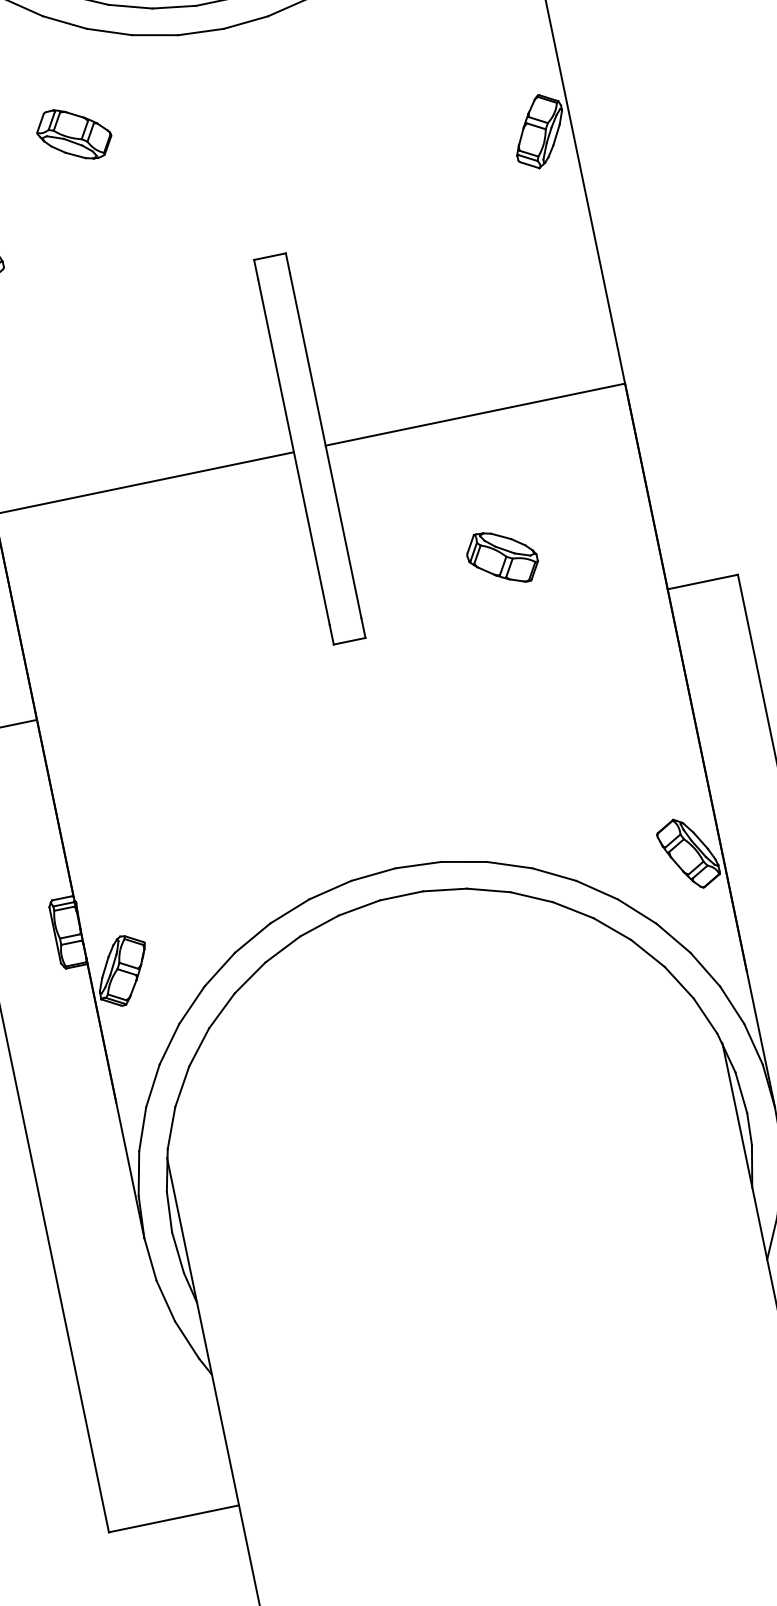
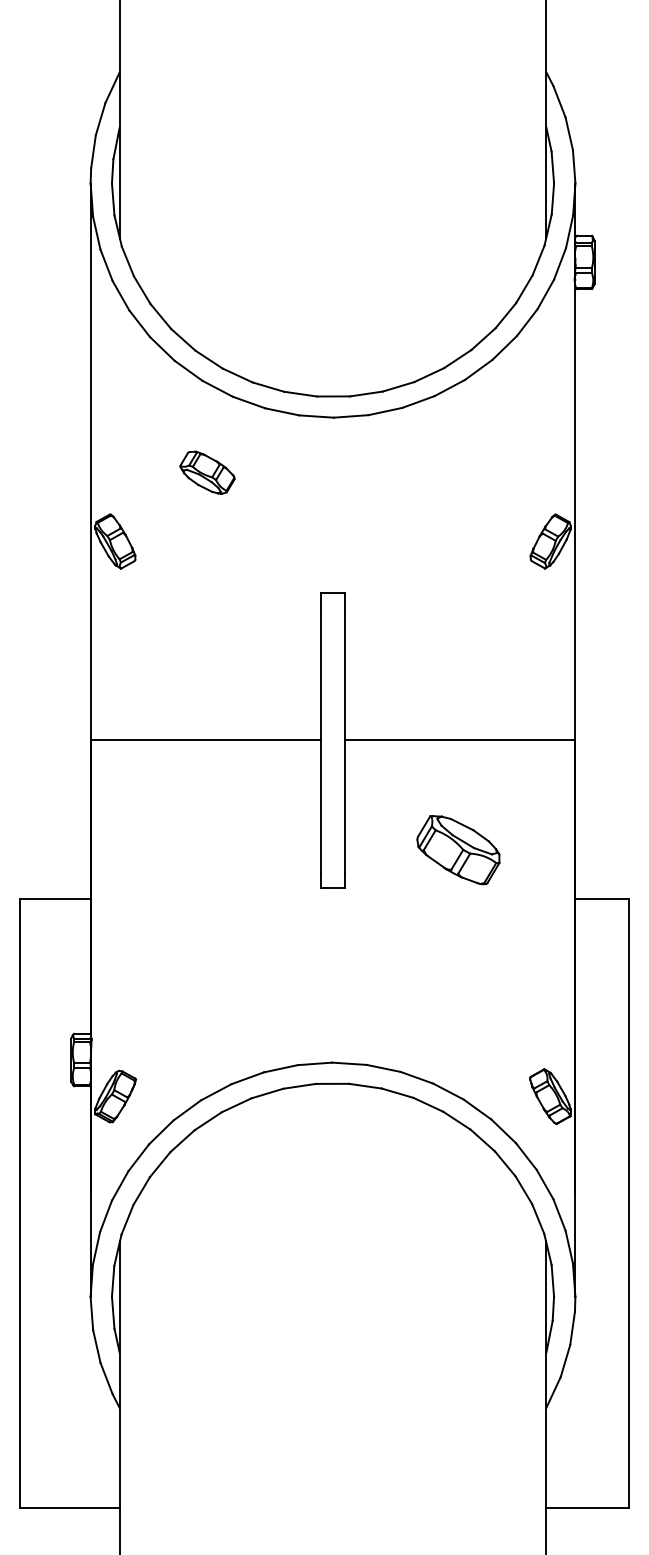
part: (502, 557) -> (458, 849), size x1.6

